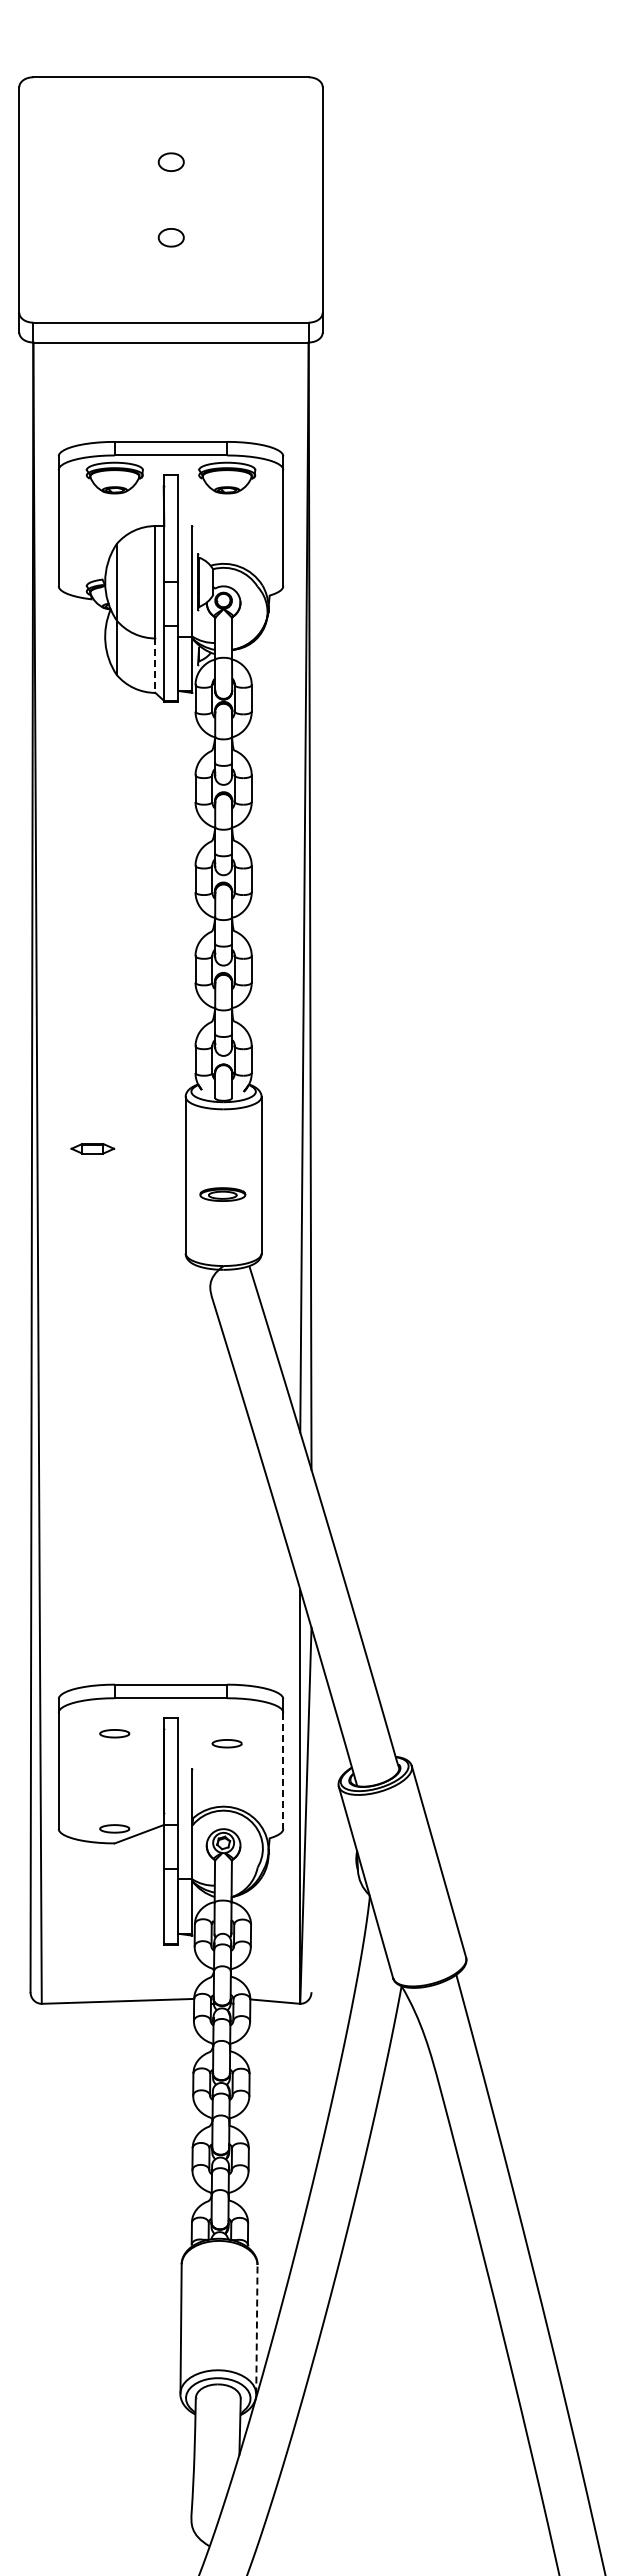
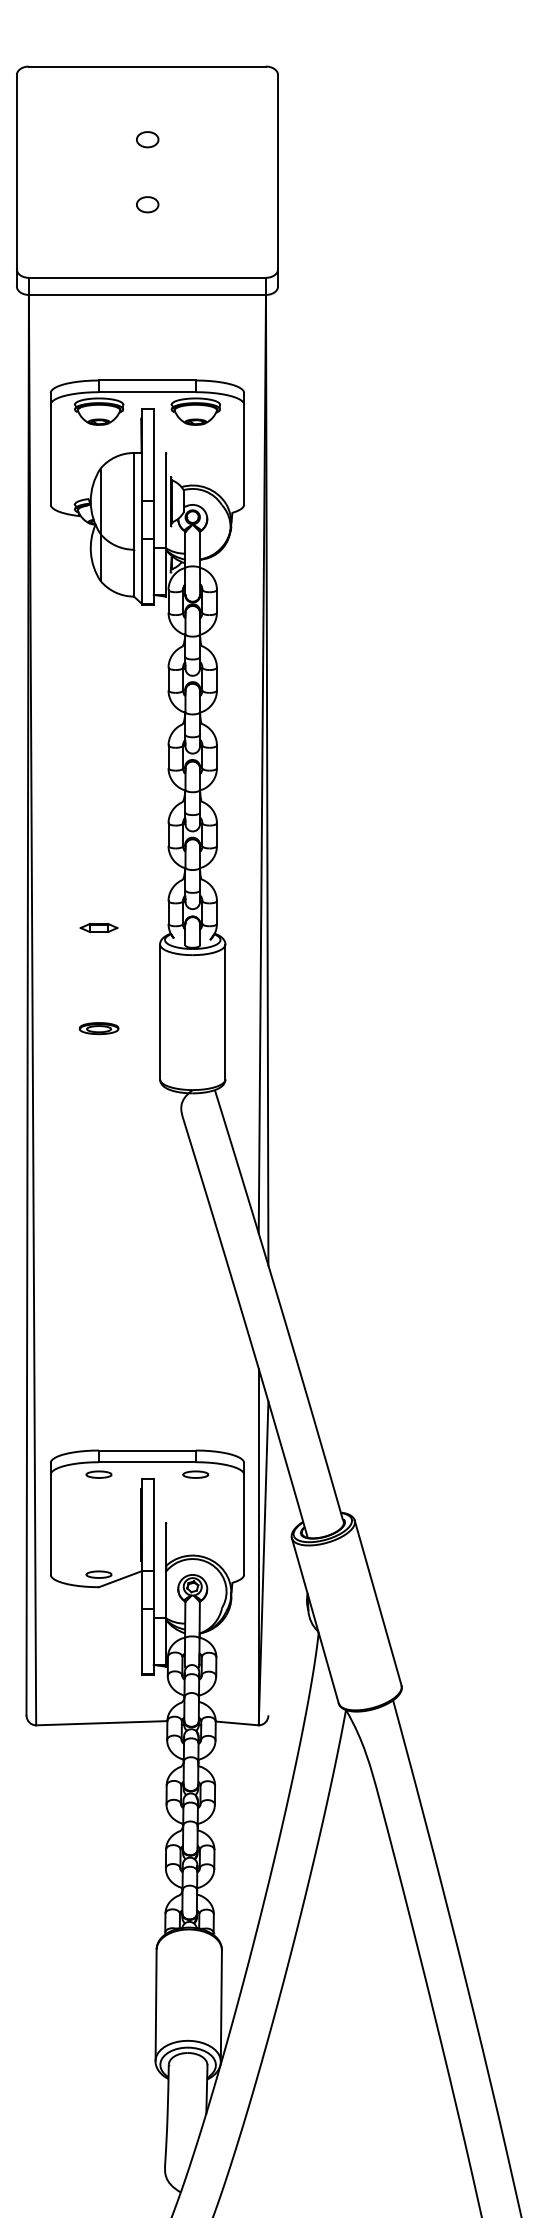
line: (155, 666) -> (134, 573), dashed -> solid
part: (92, 1148) -> (98, 927), moved
part: (222, 1194) -> (98, 1028), moved
part: (114, 1733) -> (98, 1474), moved
part: (226, 1743) -> (195, 1474), moved
line: (283, 1771) -> (244, 1525), dashed -> solid
line: (256, 2329) -> (221, 2005), dashed -> solid

